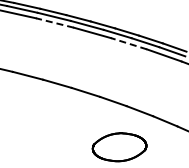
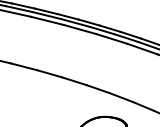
line: (54, 23) -> (47, 21), dashed -> solid
line: (129, 43) -> (112, 38), dashed -> solid

